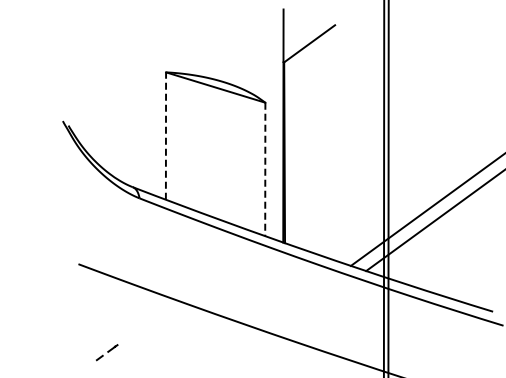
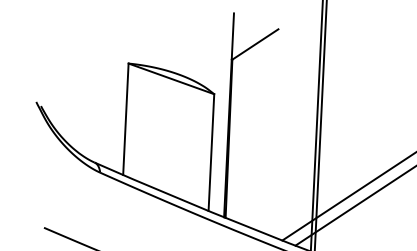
line: (165, 136) -> (125, 119), dashed -> solid
line: (265, 169) -> (211, 152), dashed -> solid

